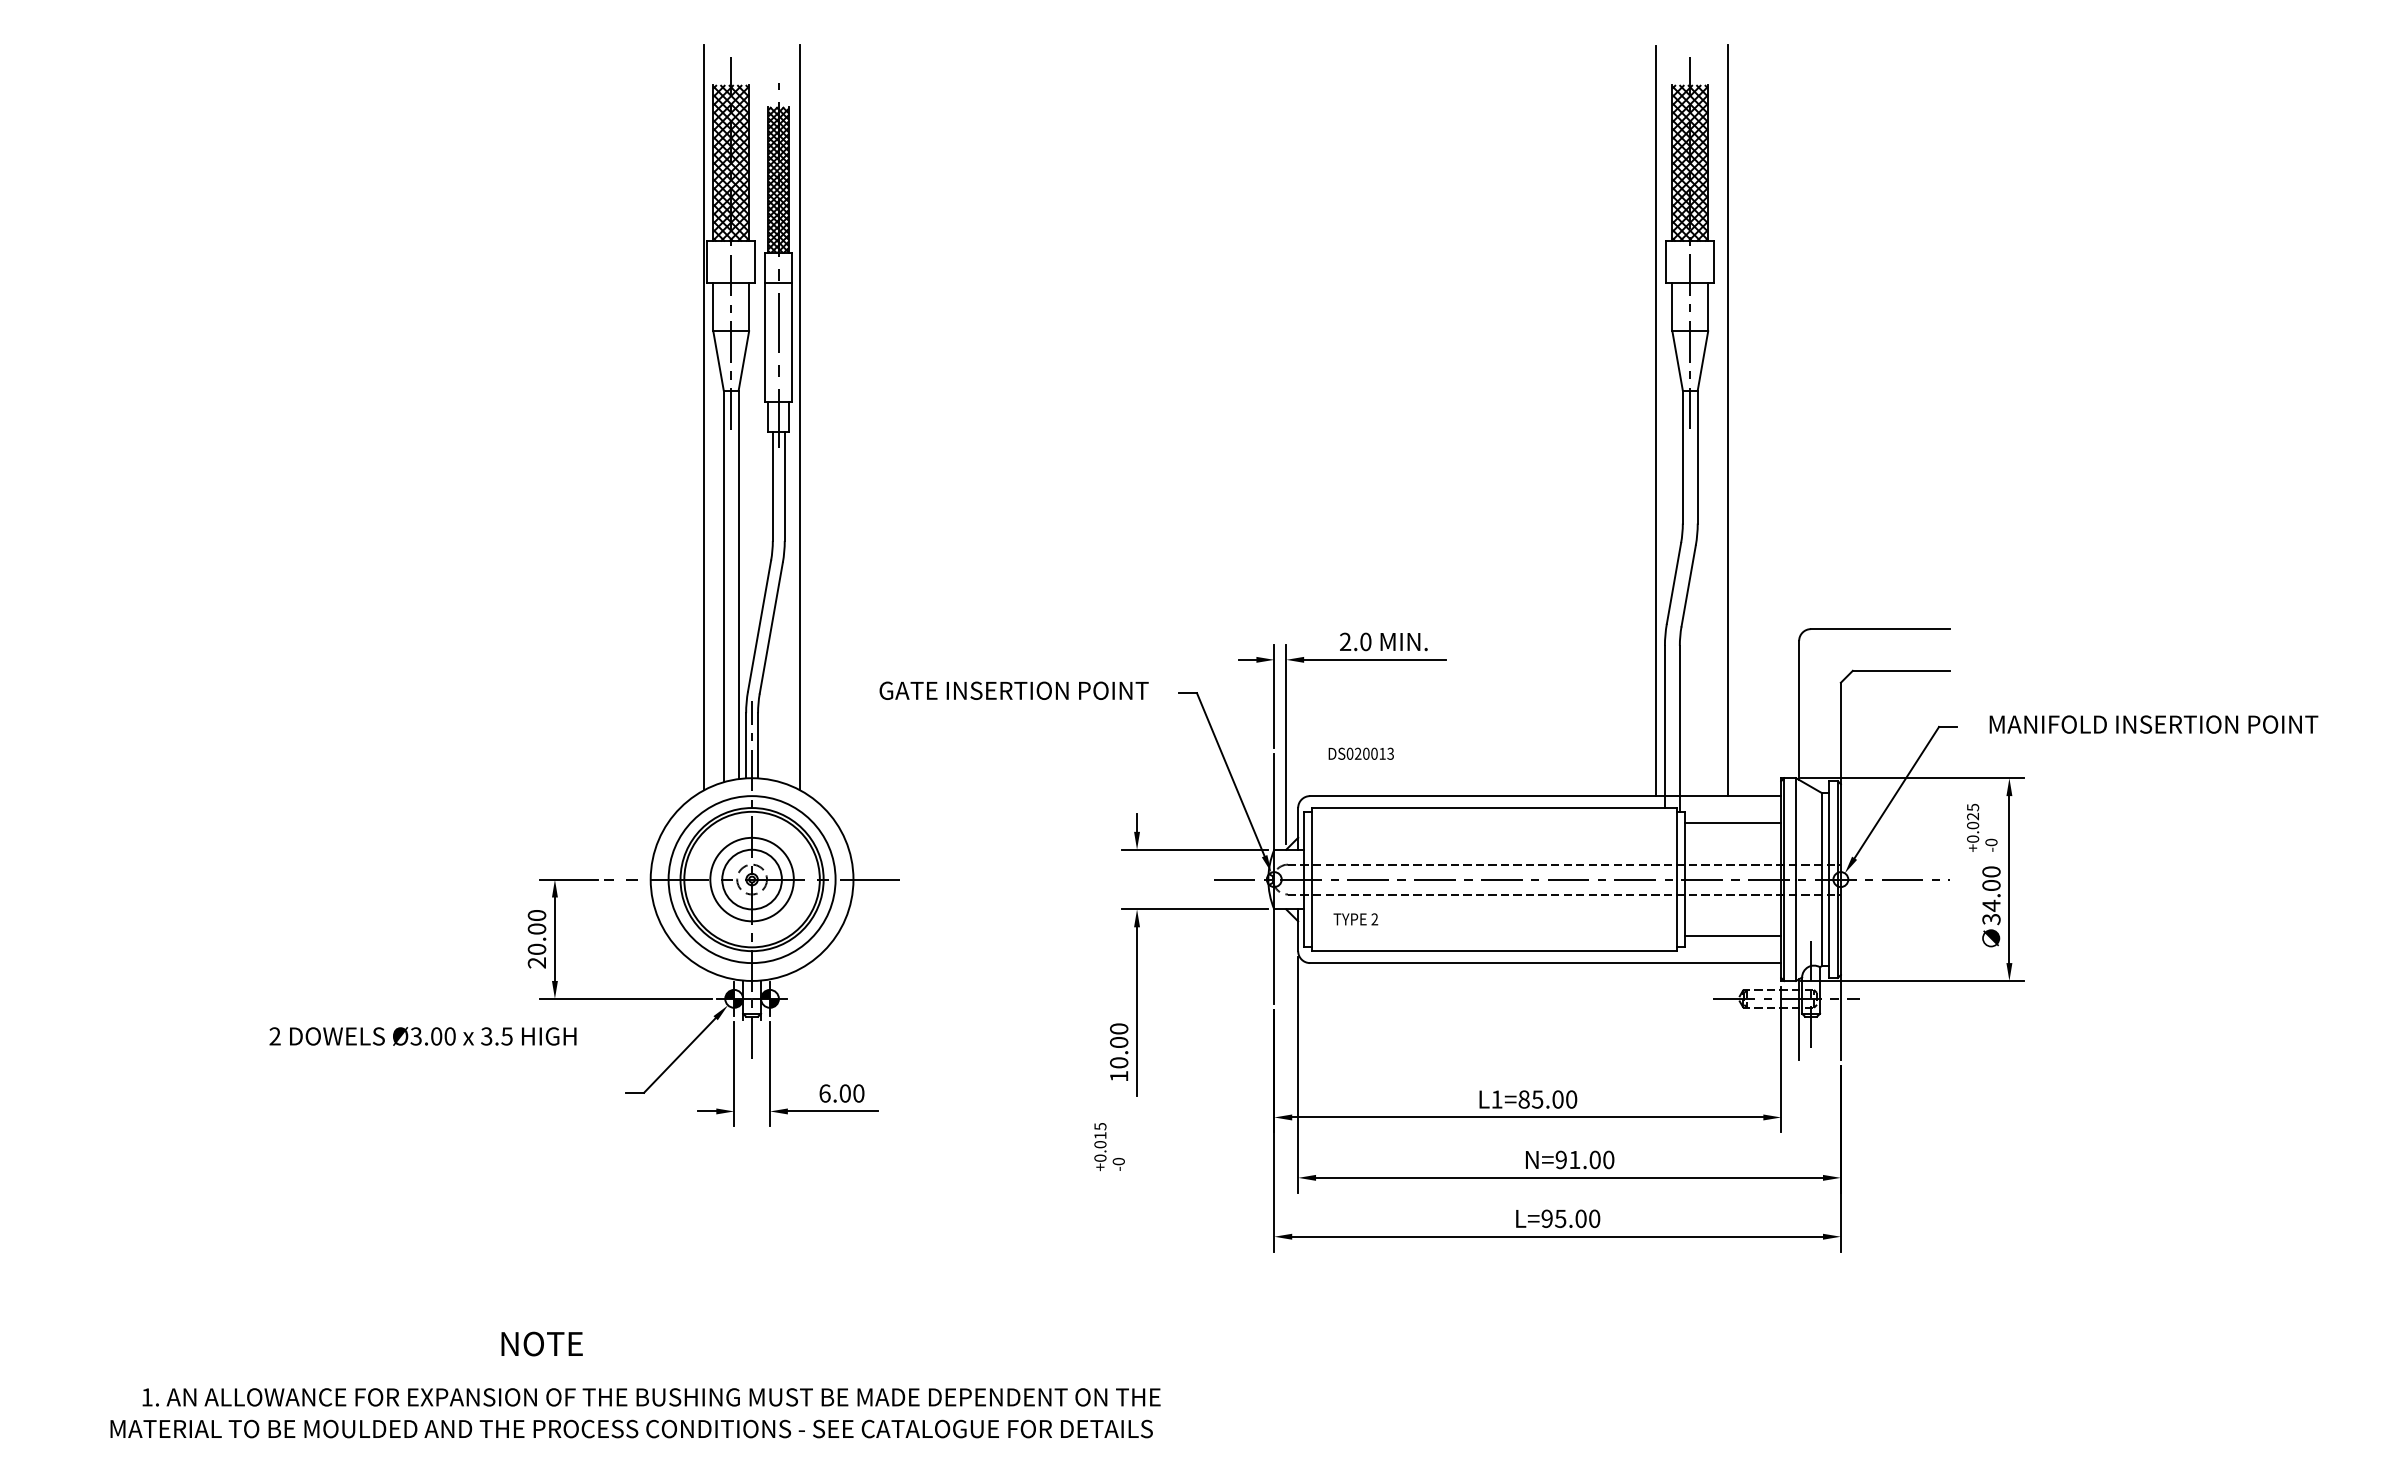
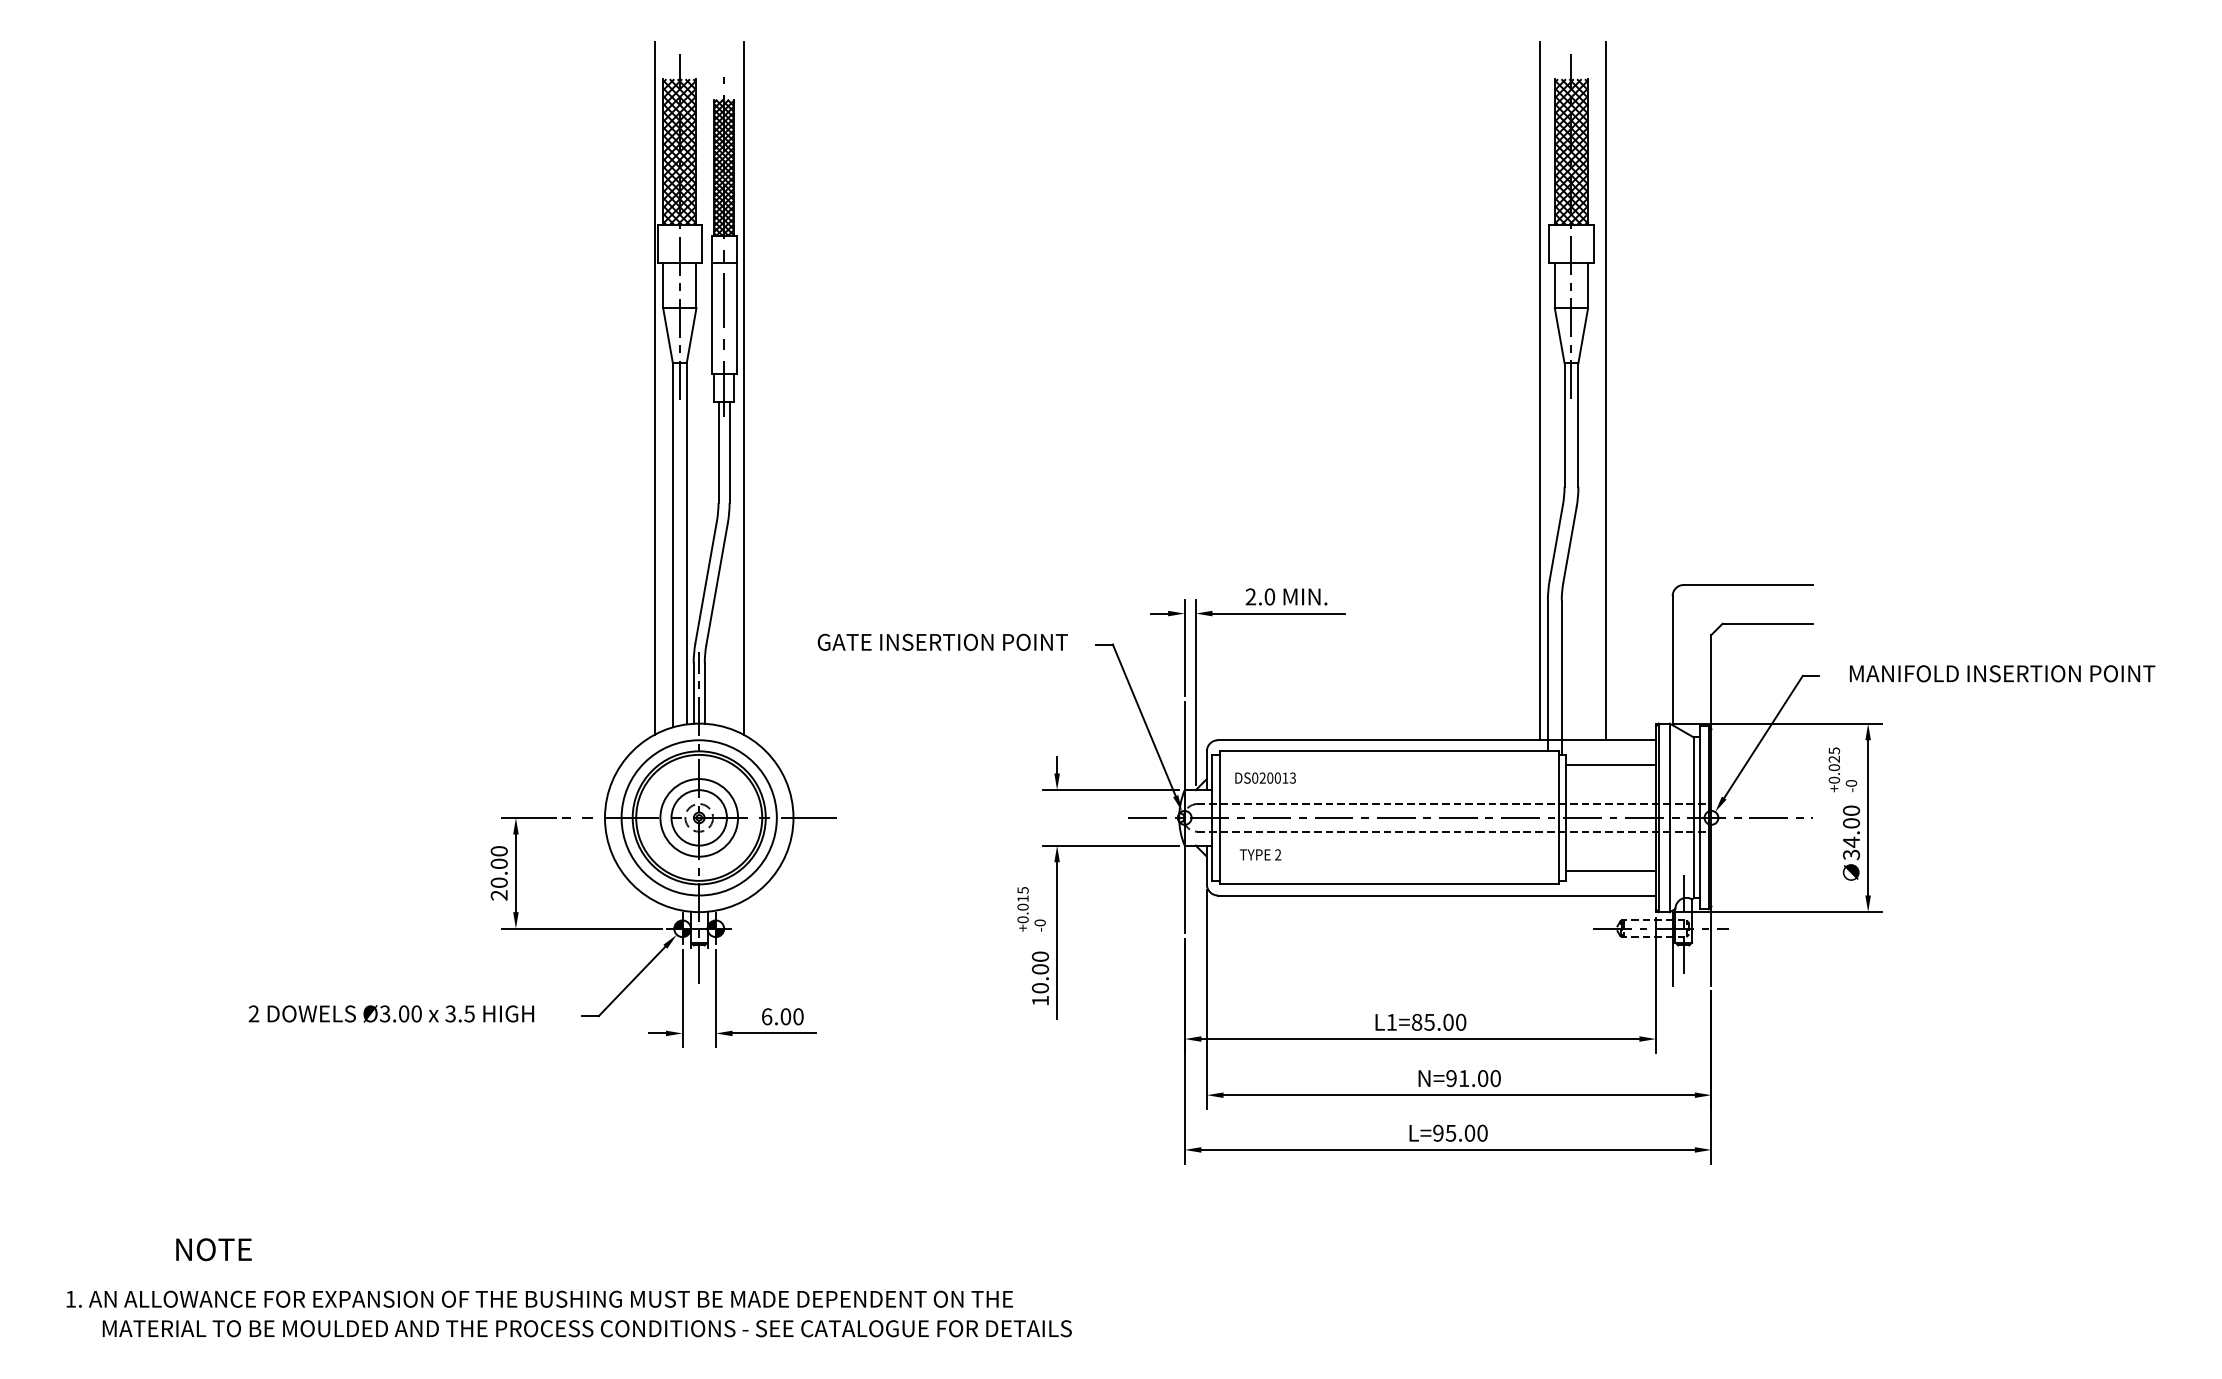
text: (1360, 753) -> (1264, 777), moved
text: (422, 1036) -> (390, 1013), moved
text: (1109, 1147) -> (1031, 909), moved
text: (541, 1343) -> (213, 1249), moved
text: (651, 1397) -> (539, 1299), moved

